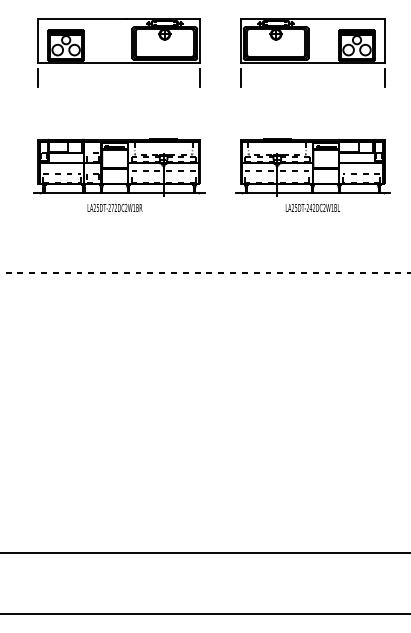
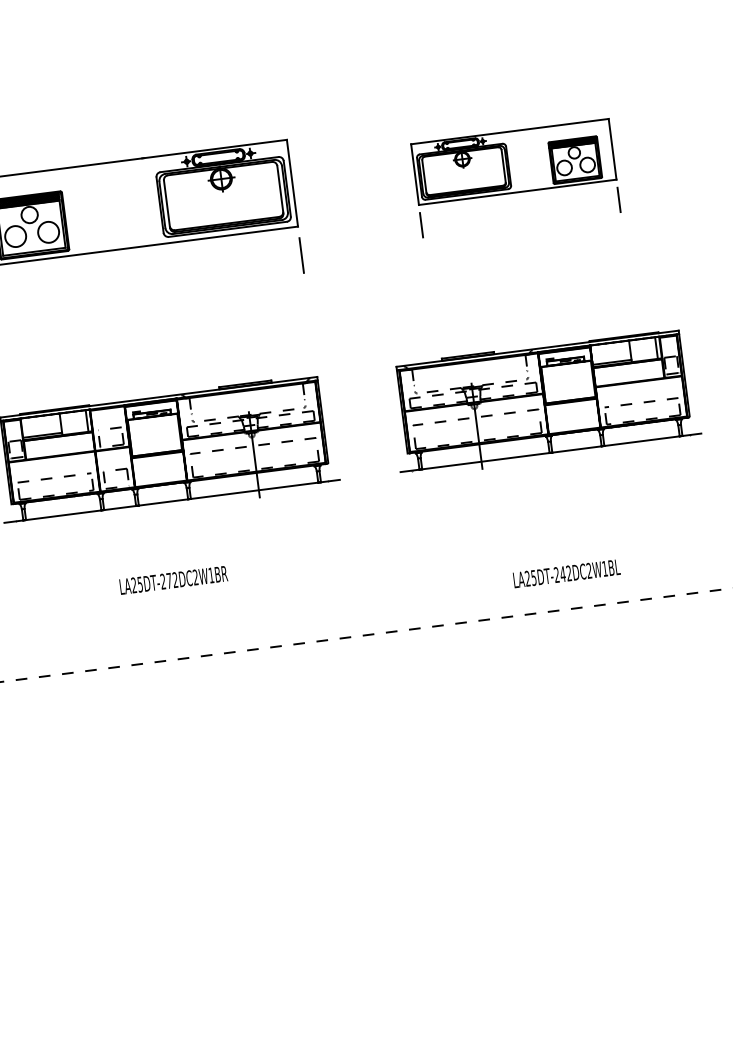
part: (312, 52) -> (515, 177), size x0.7
text: (114, 207) -> (172, 579), moved
text: (312, 207) -> (565, 572), moved

